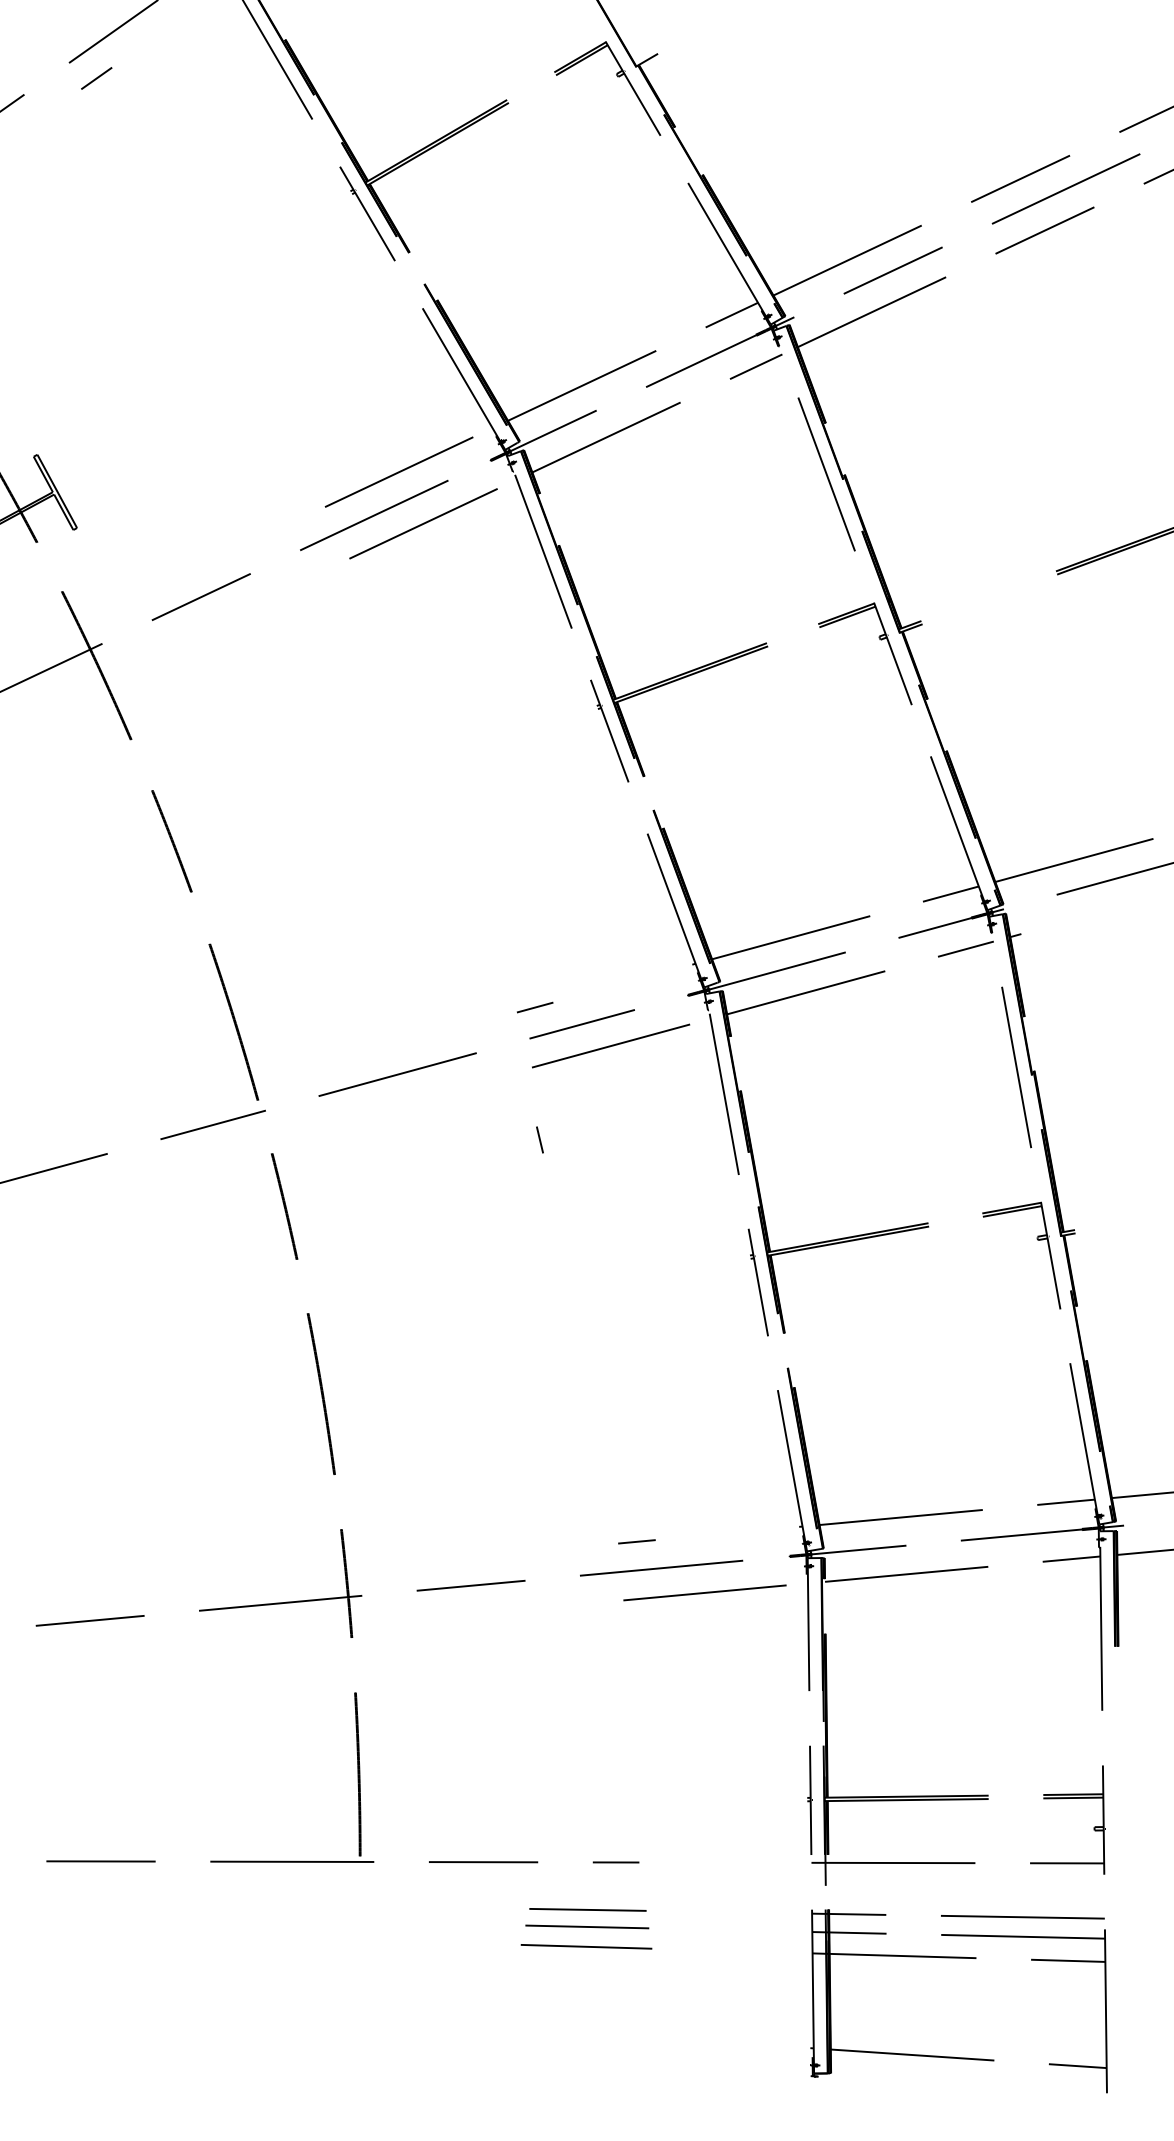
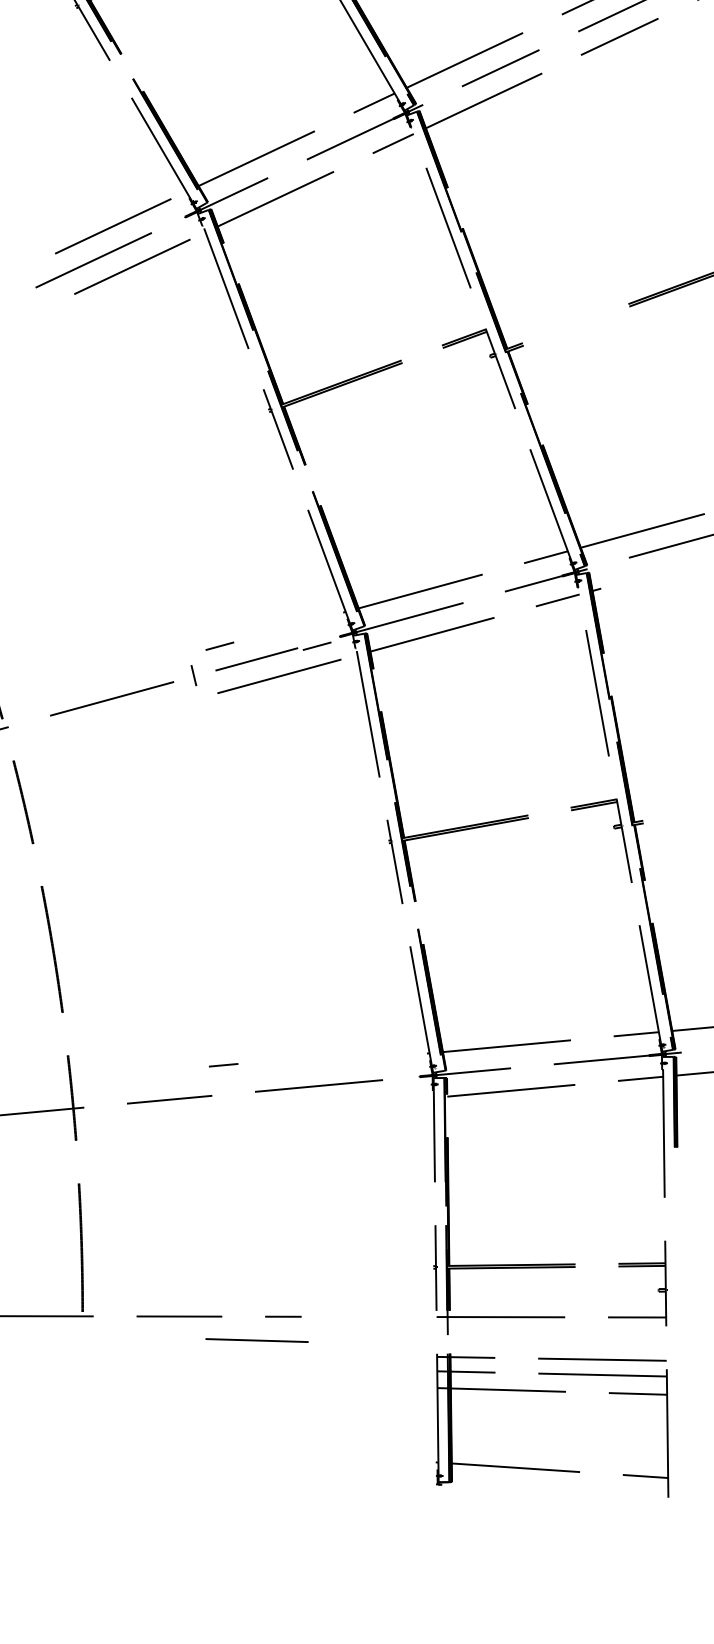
line: (659, 1007) -> (317, 646), added
line: (539, 1139) -> (193, 675), moved
line: (636, 1541) -> (223, 1065), moved
line: (715, 1591) -> (361, 1104), removed
line: (587, 1909) -> (260, 1353), removed
line: (587, 1926) -> (260, 1366), removed
line: (586, 1946) -> (257, 1340), moved

